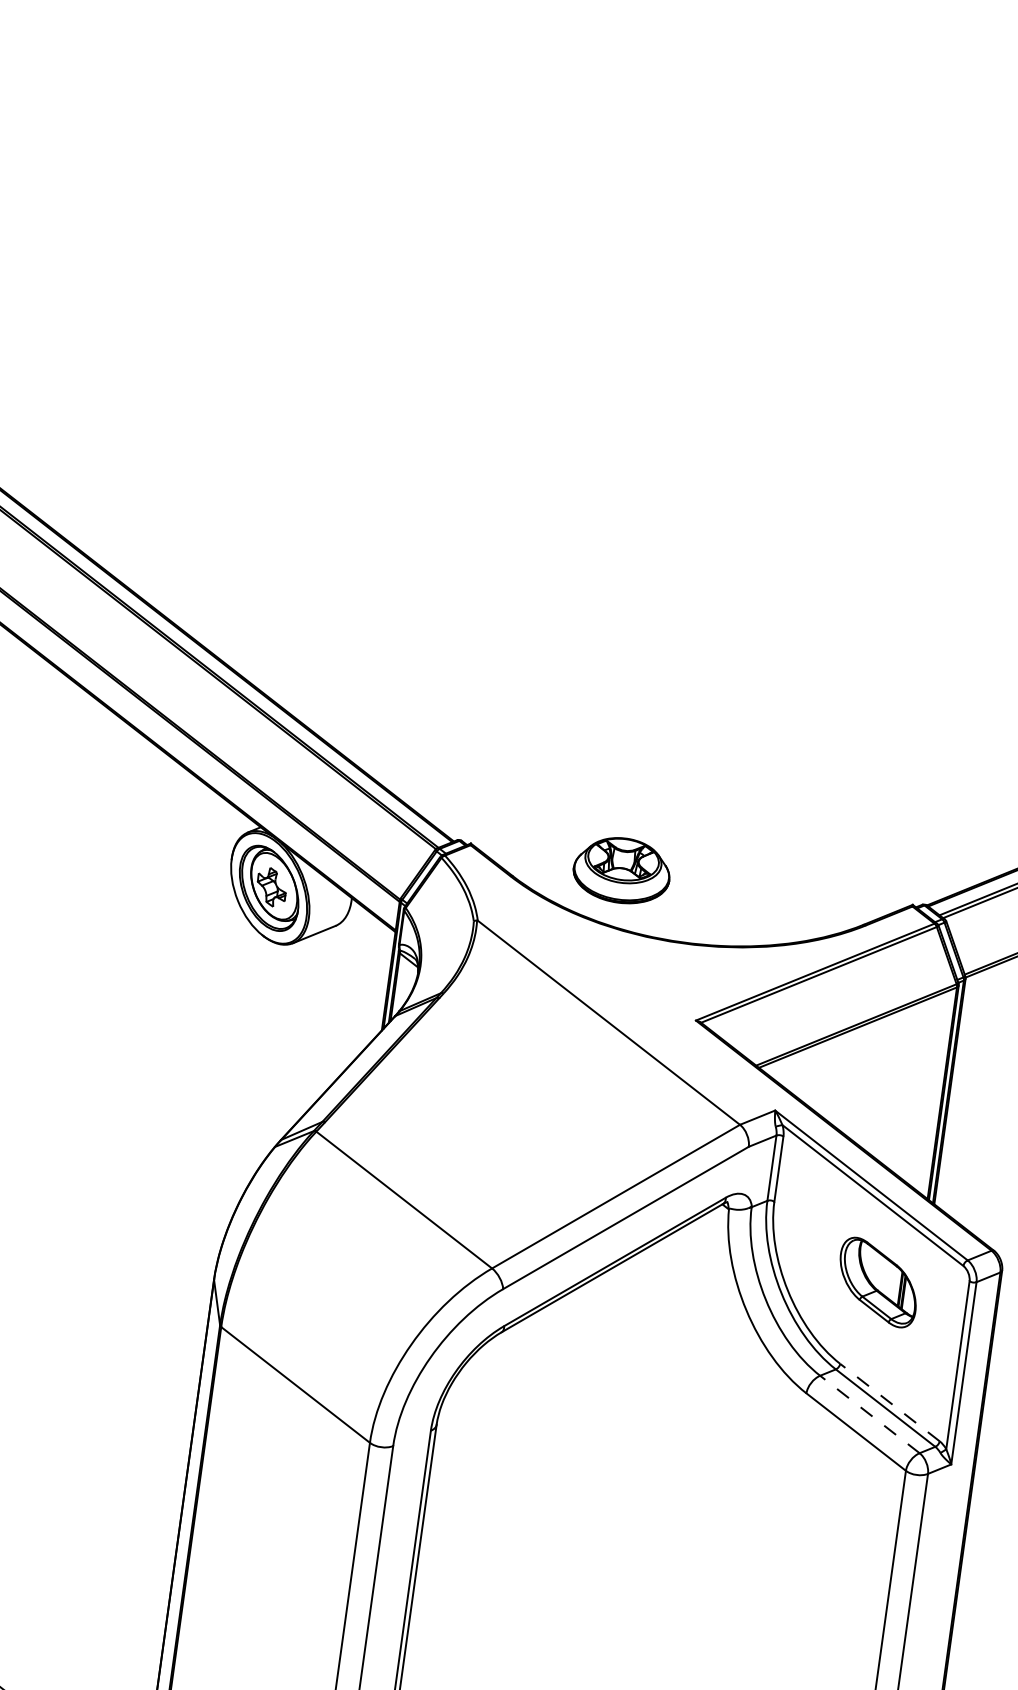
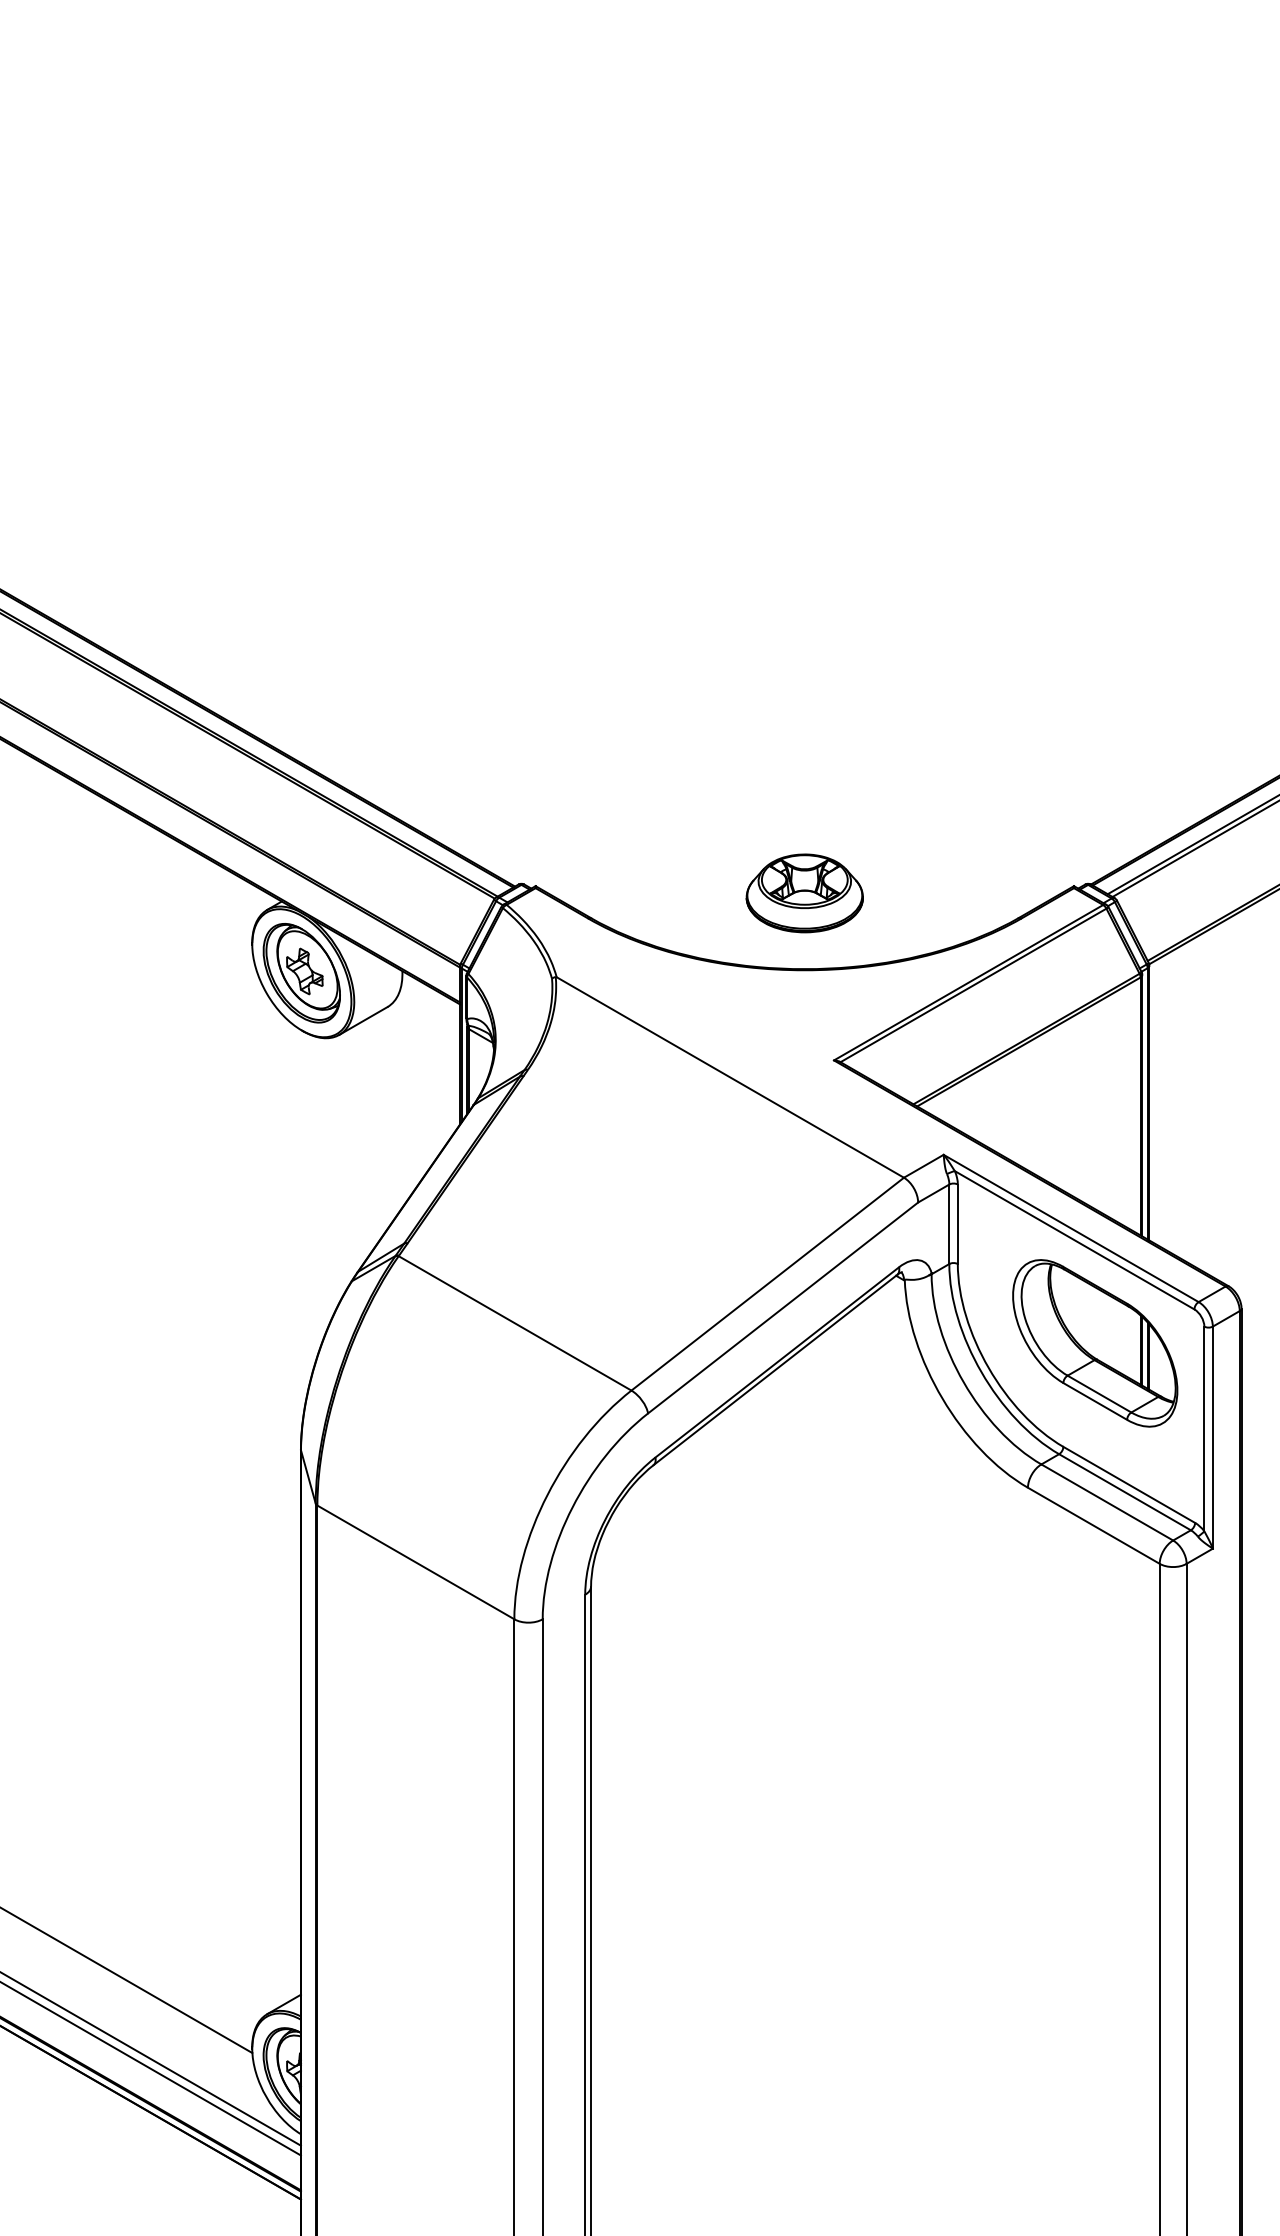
part: (621, 870) -> (804, 893), moved
part: (878, 1282) -> (1095, 1343), size x1.67
line: (889, 1402) -> (1128, 1484), dashed -> solid
line: (869, 1414) -> (1106, 1502), dashed -> solid

